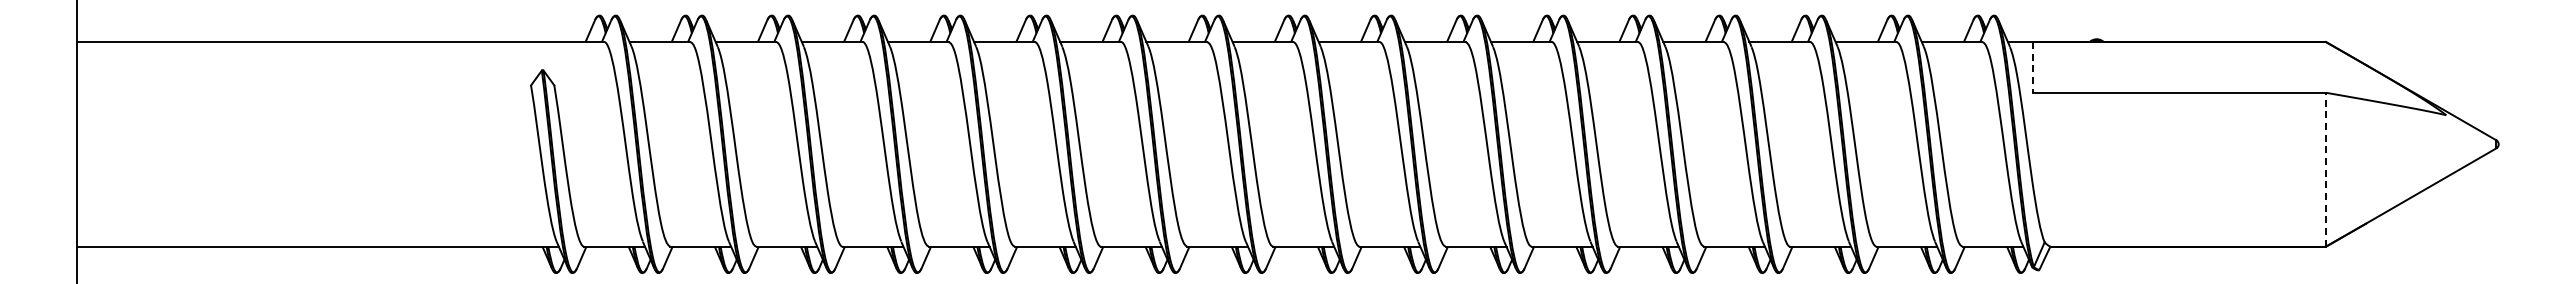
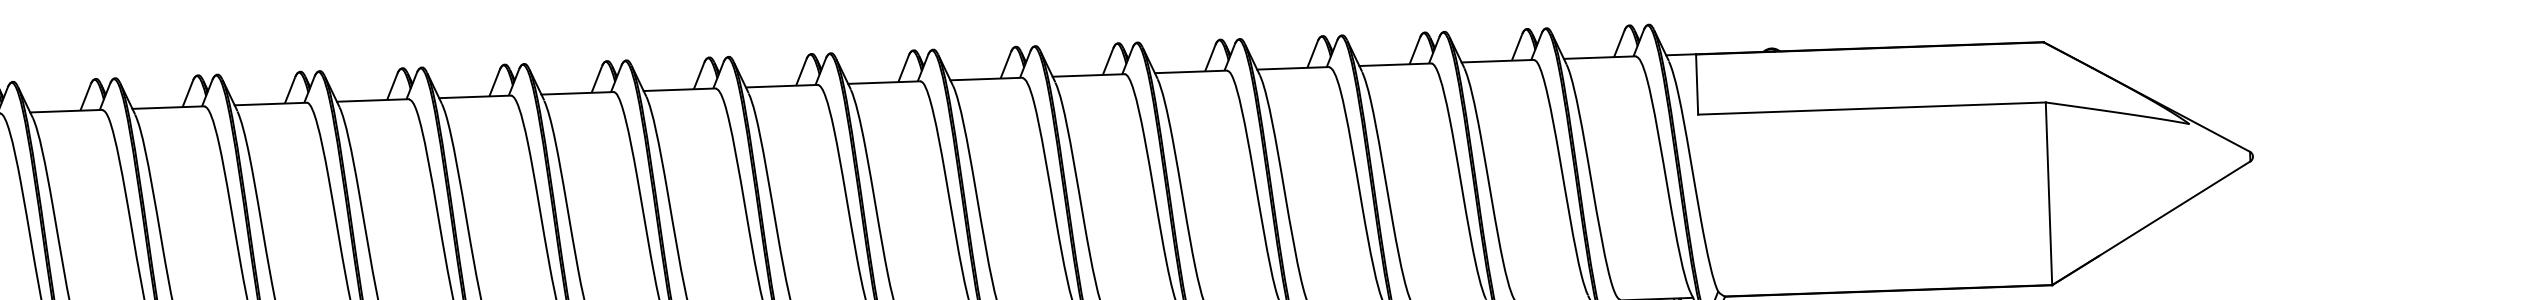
line: (2033, 67) -> (1697, 84), dashed -> solid
line: (2325, 169) -> (2048, 193), dashed -> solid

